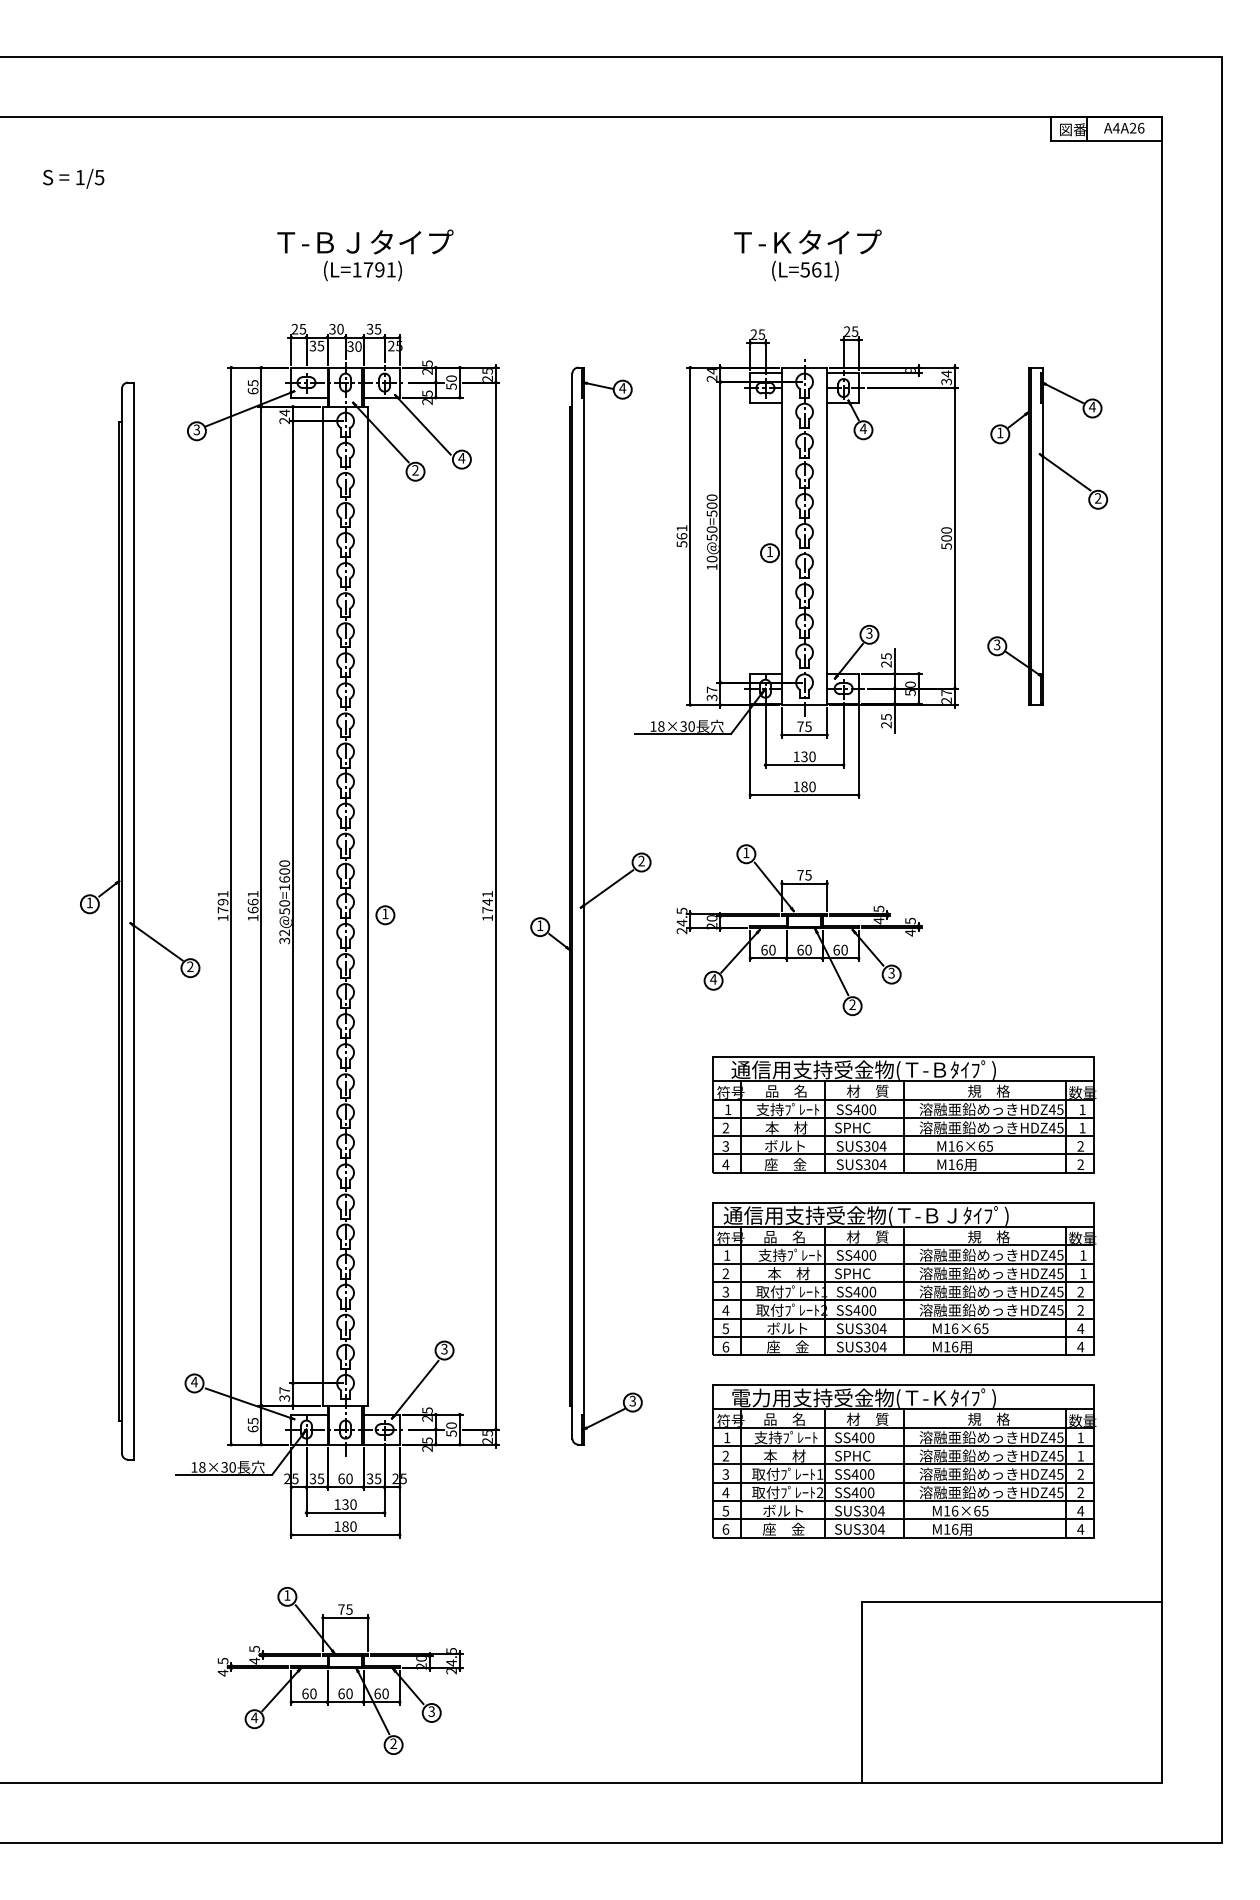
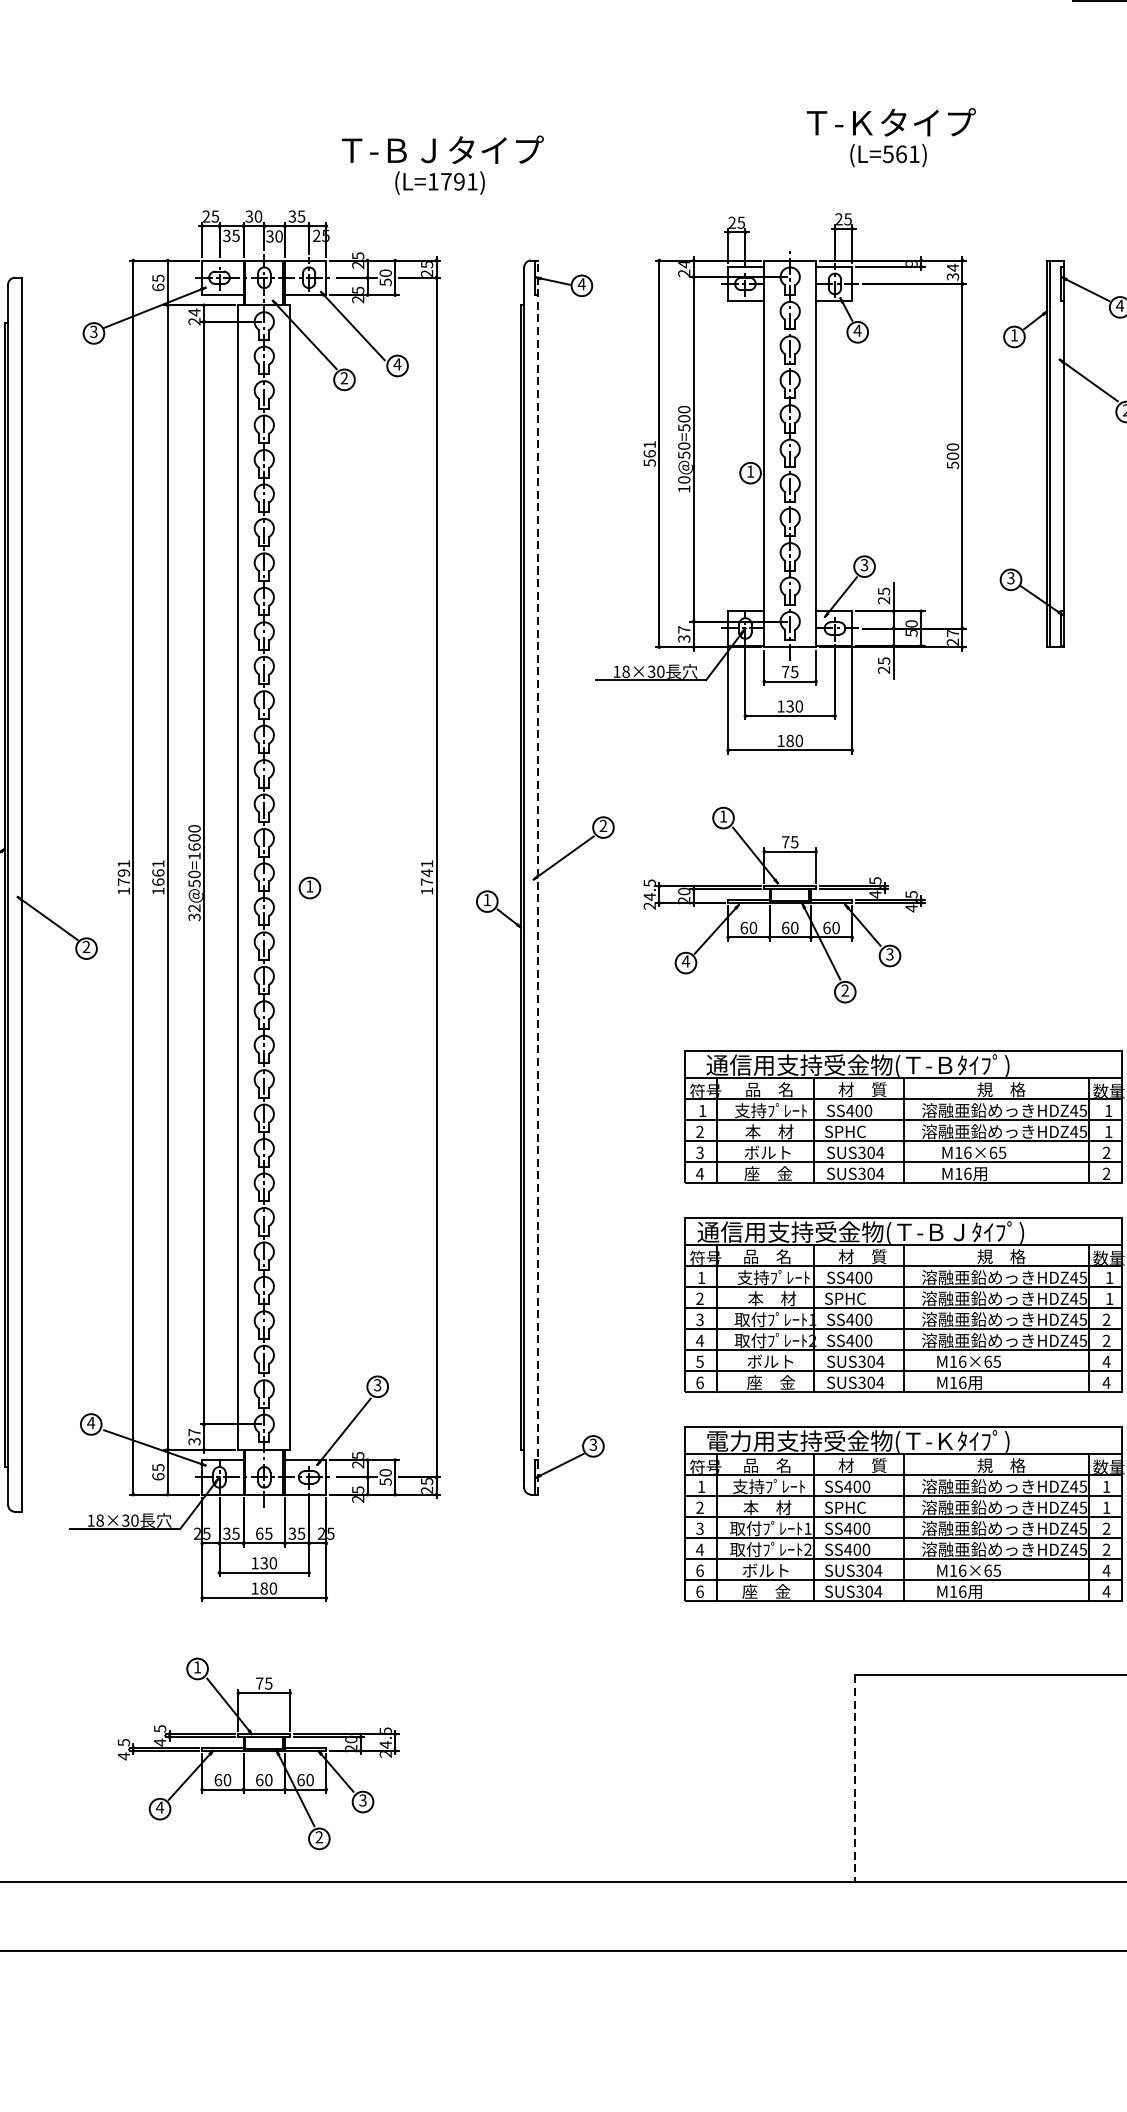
text: (365, 255) -> (442, 165), moved
text: (807, 255) -> (890, 137), moved
line: (584, 906) -> (538, 877), solid -> dashed
text: (349, 1478) -> (268, 1533), 60 -> 65
text: (725, 1510) -> (699, 1570), 5 -> 6
line: (861, 1693) -> (855, 1779), solid -> dashed

